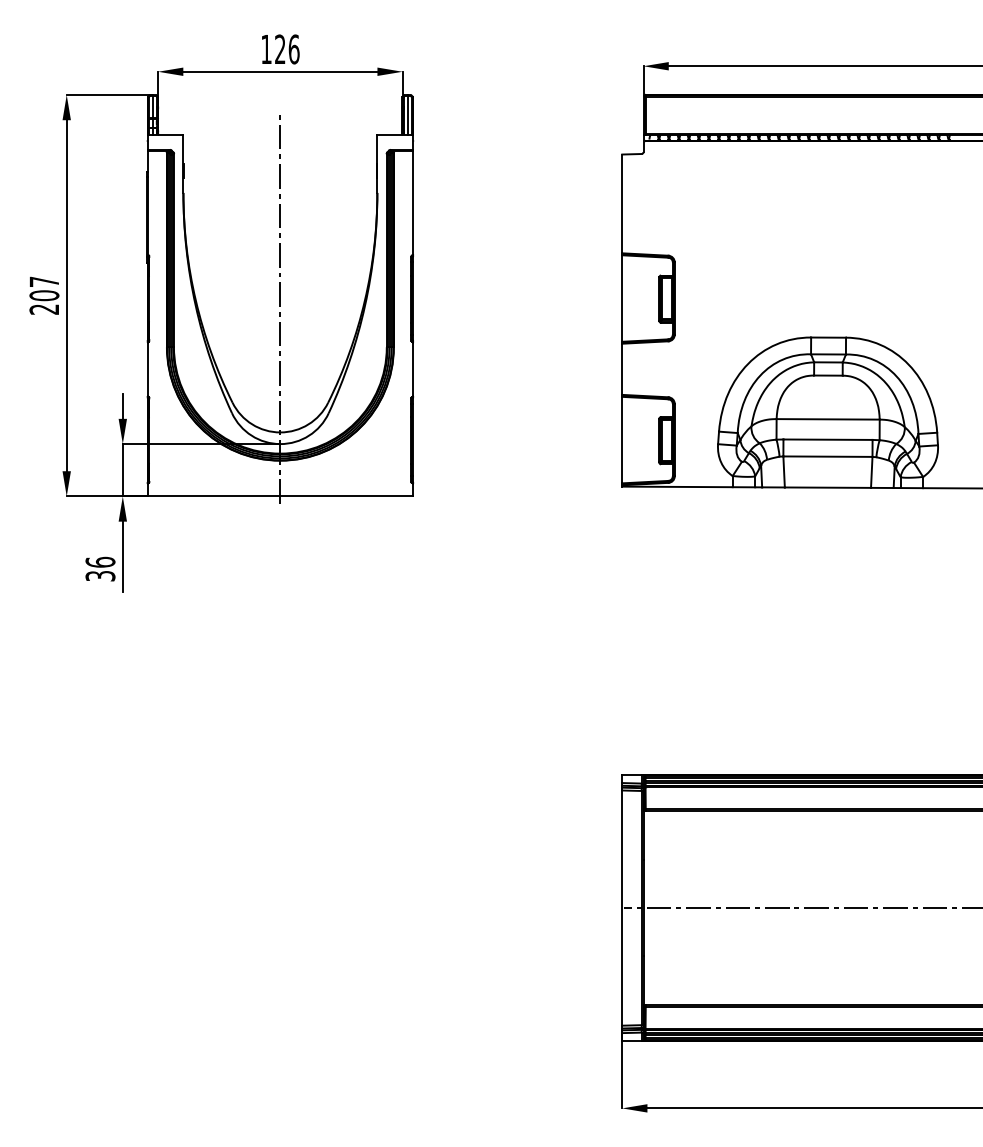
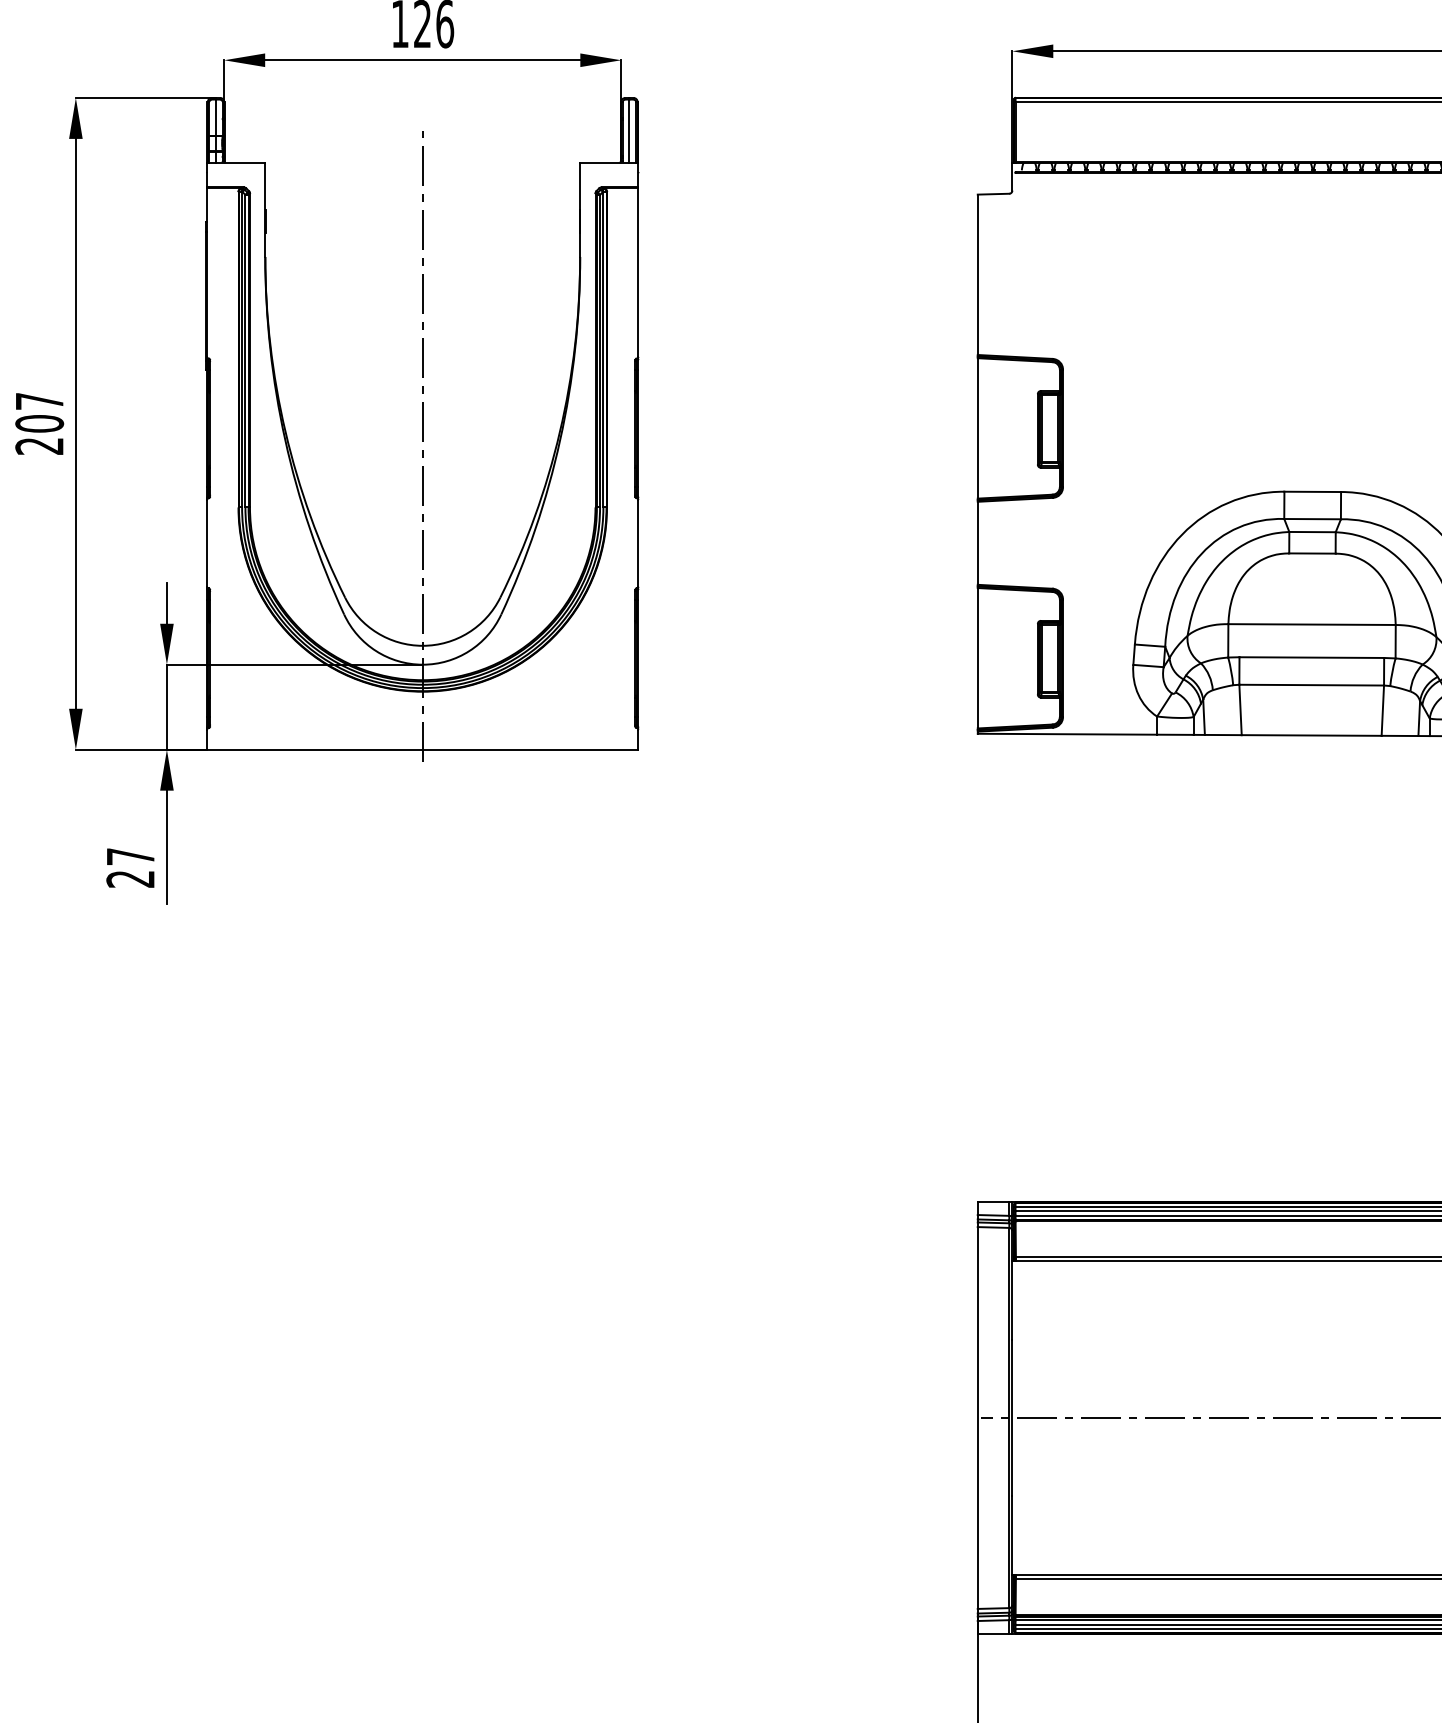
text: (100, 568) -> (130, 866), 36 -> 27

